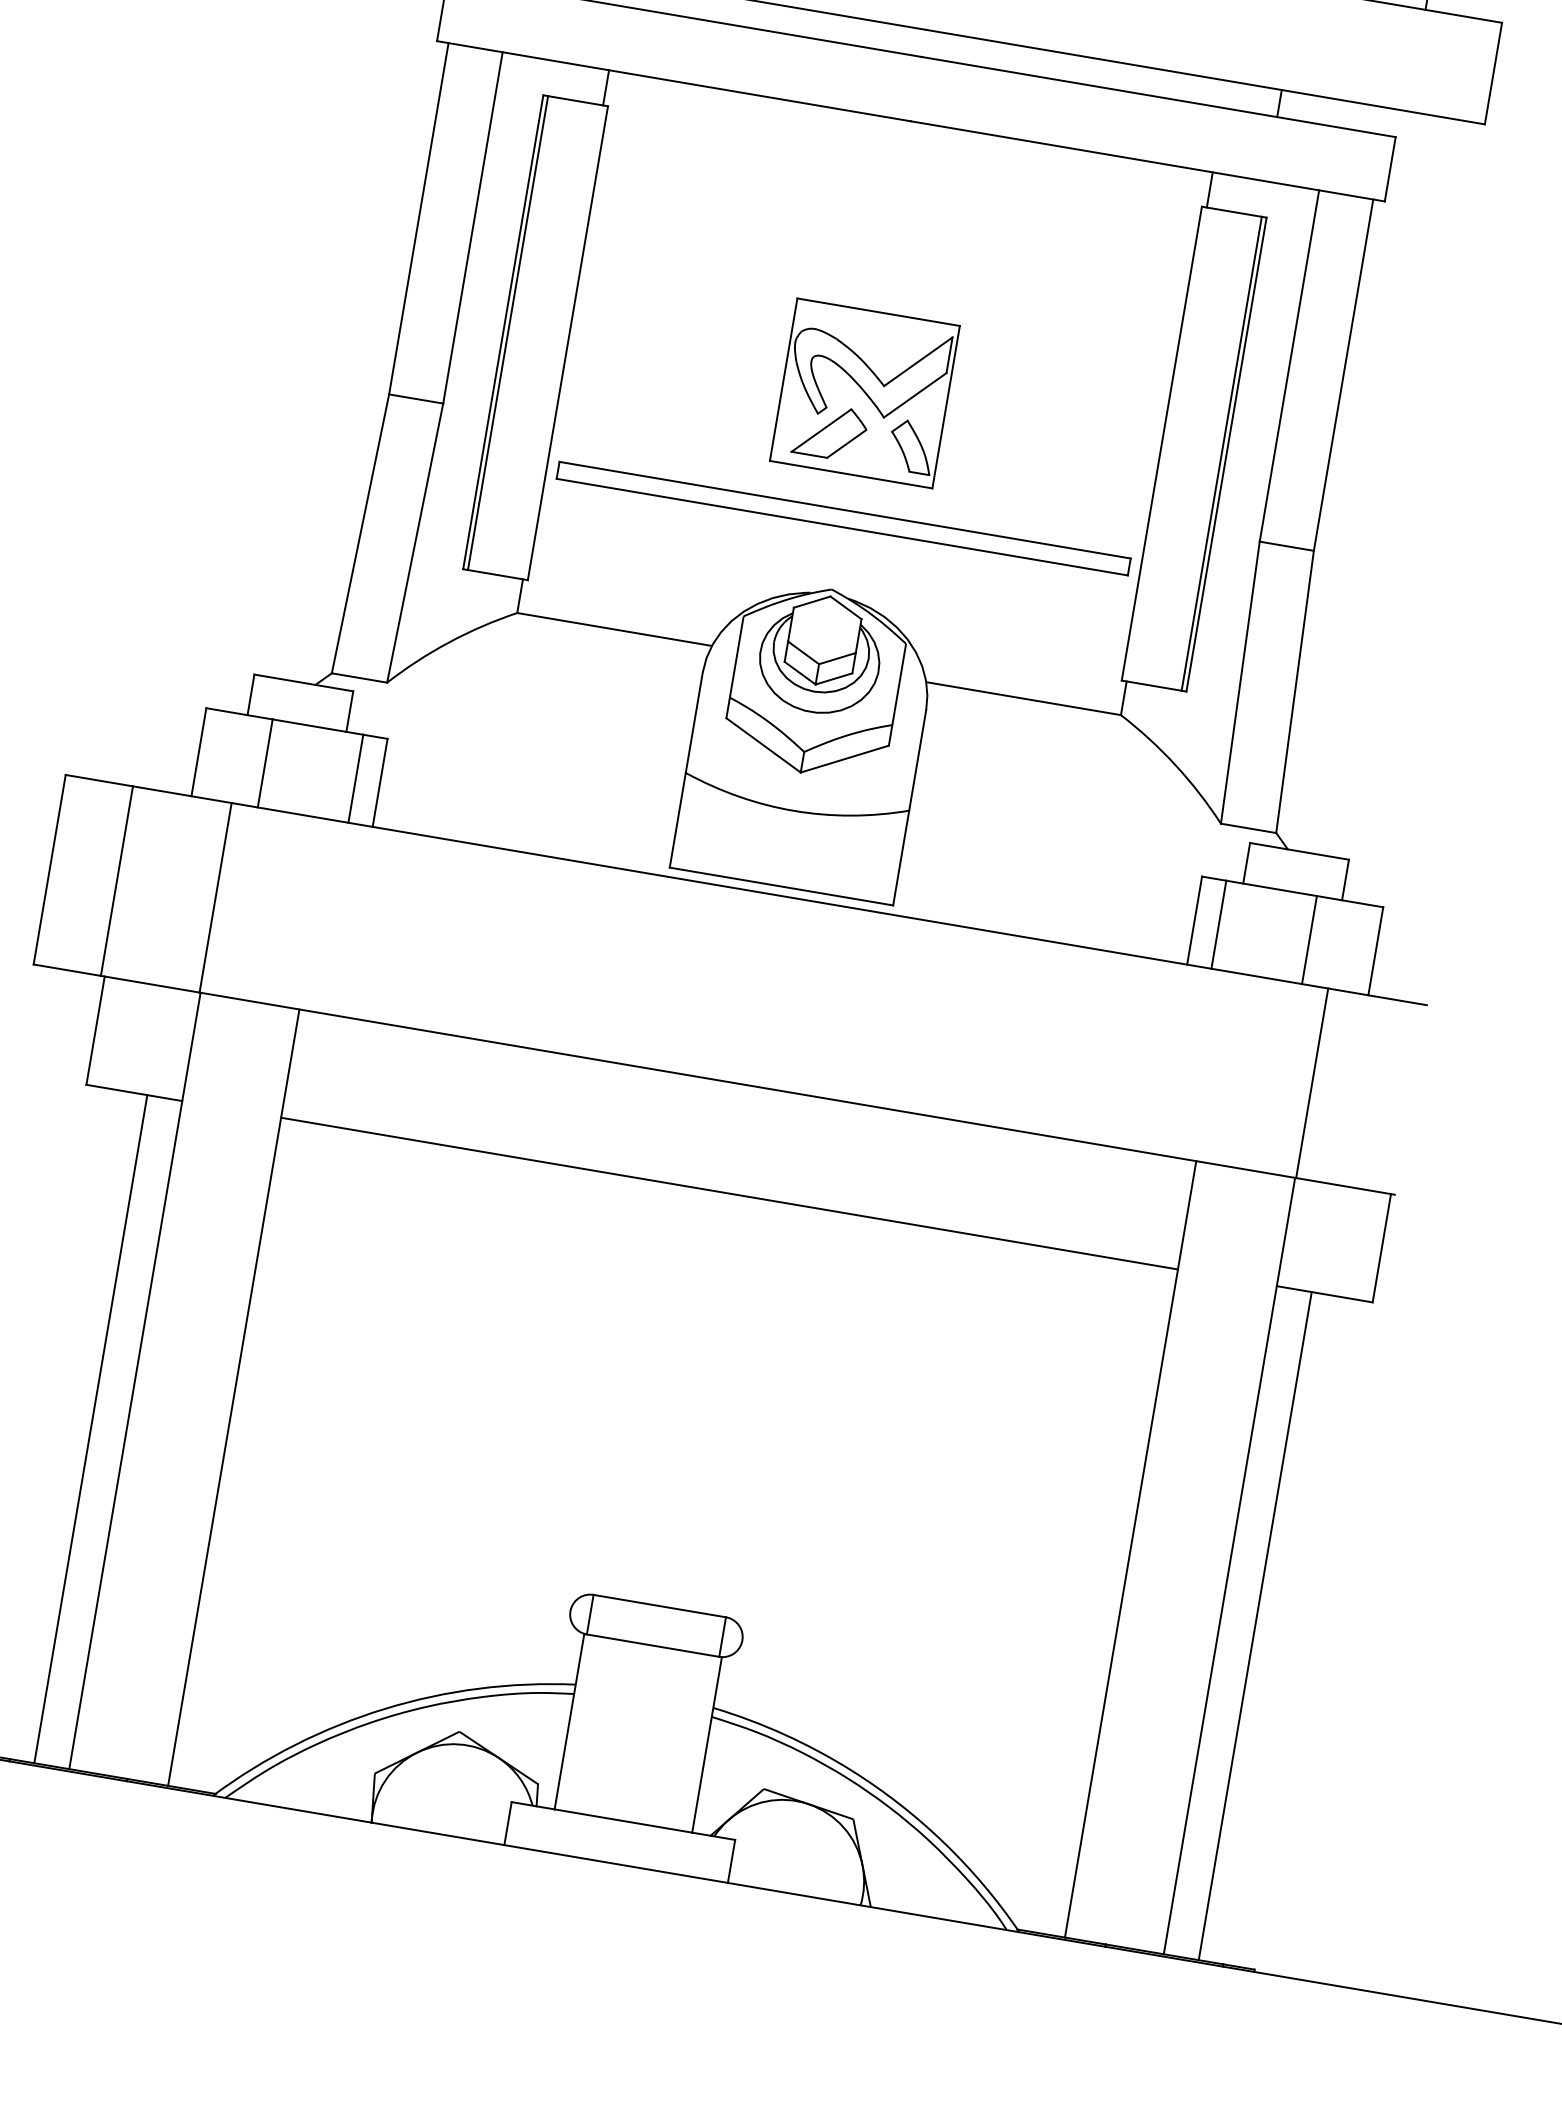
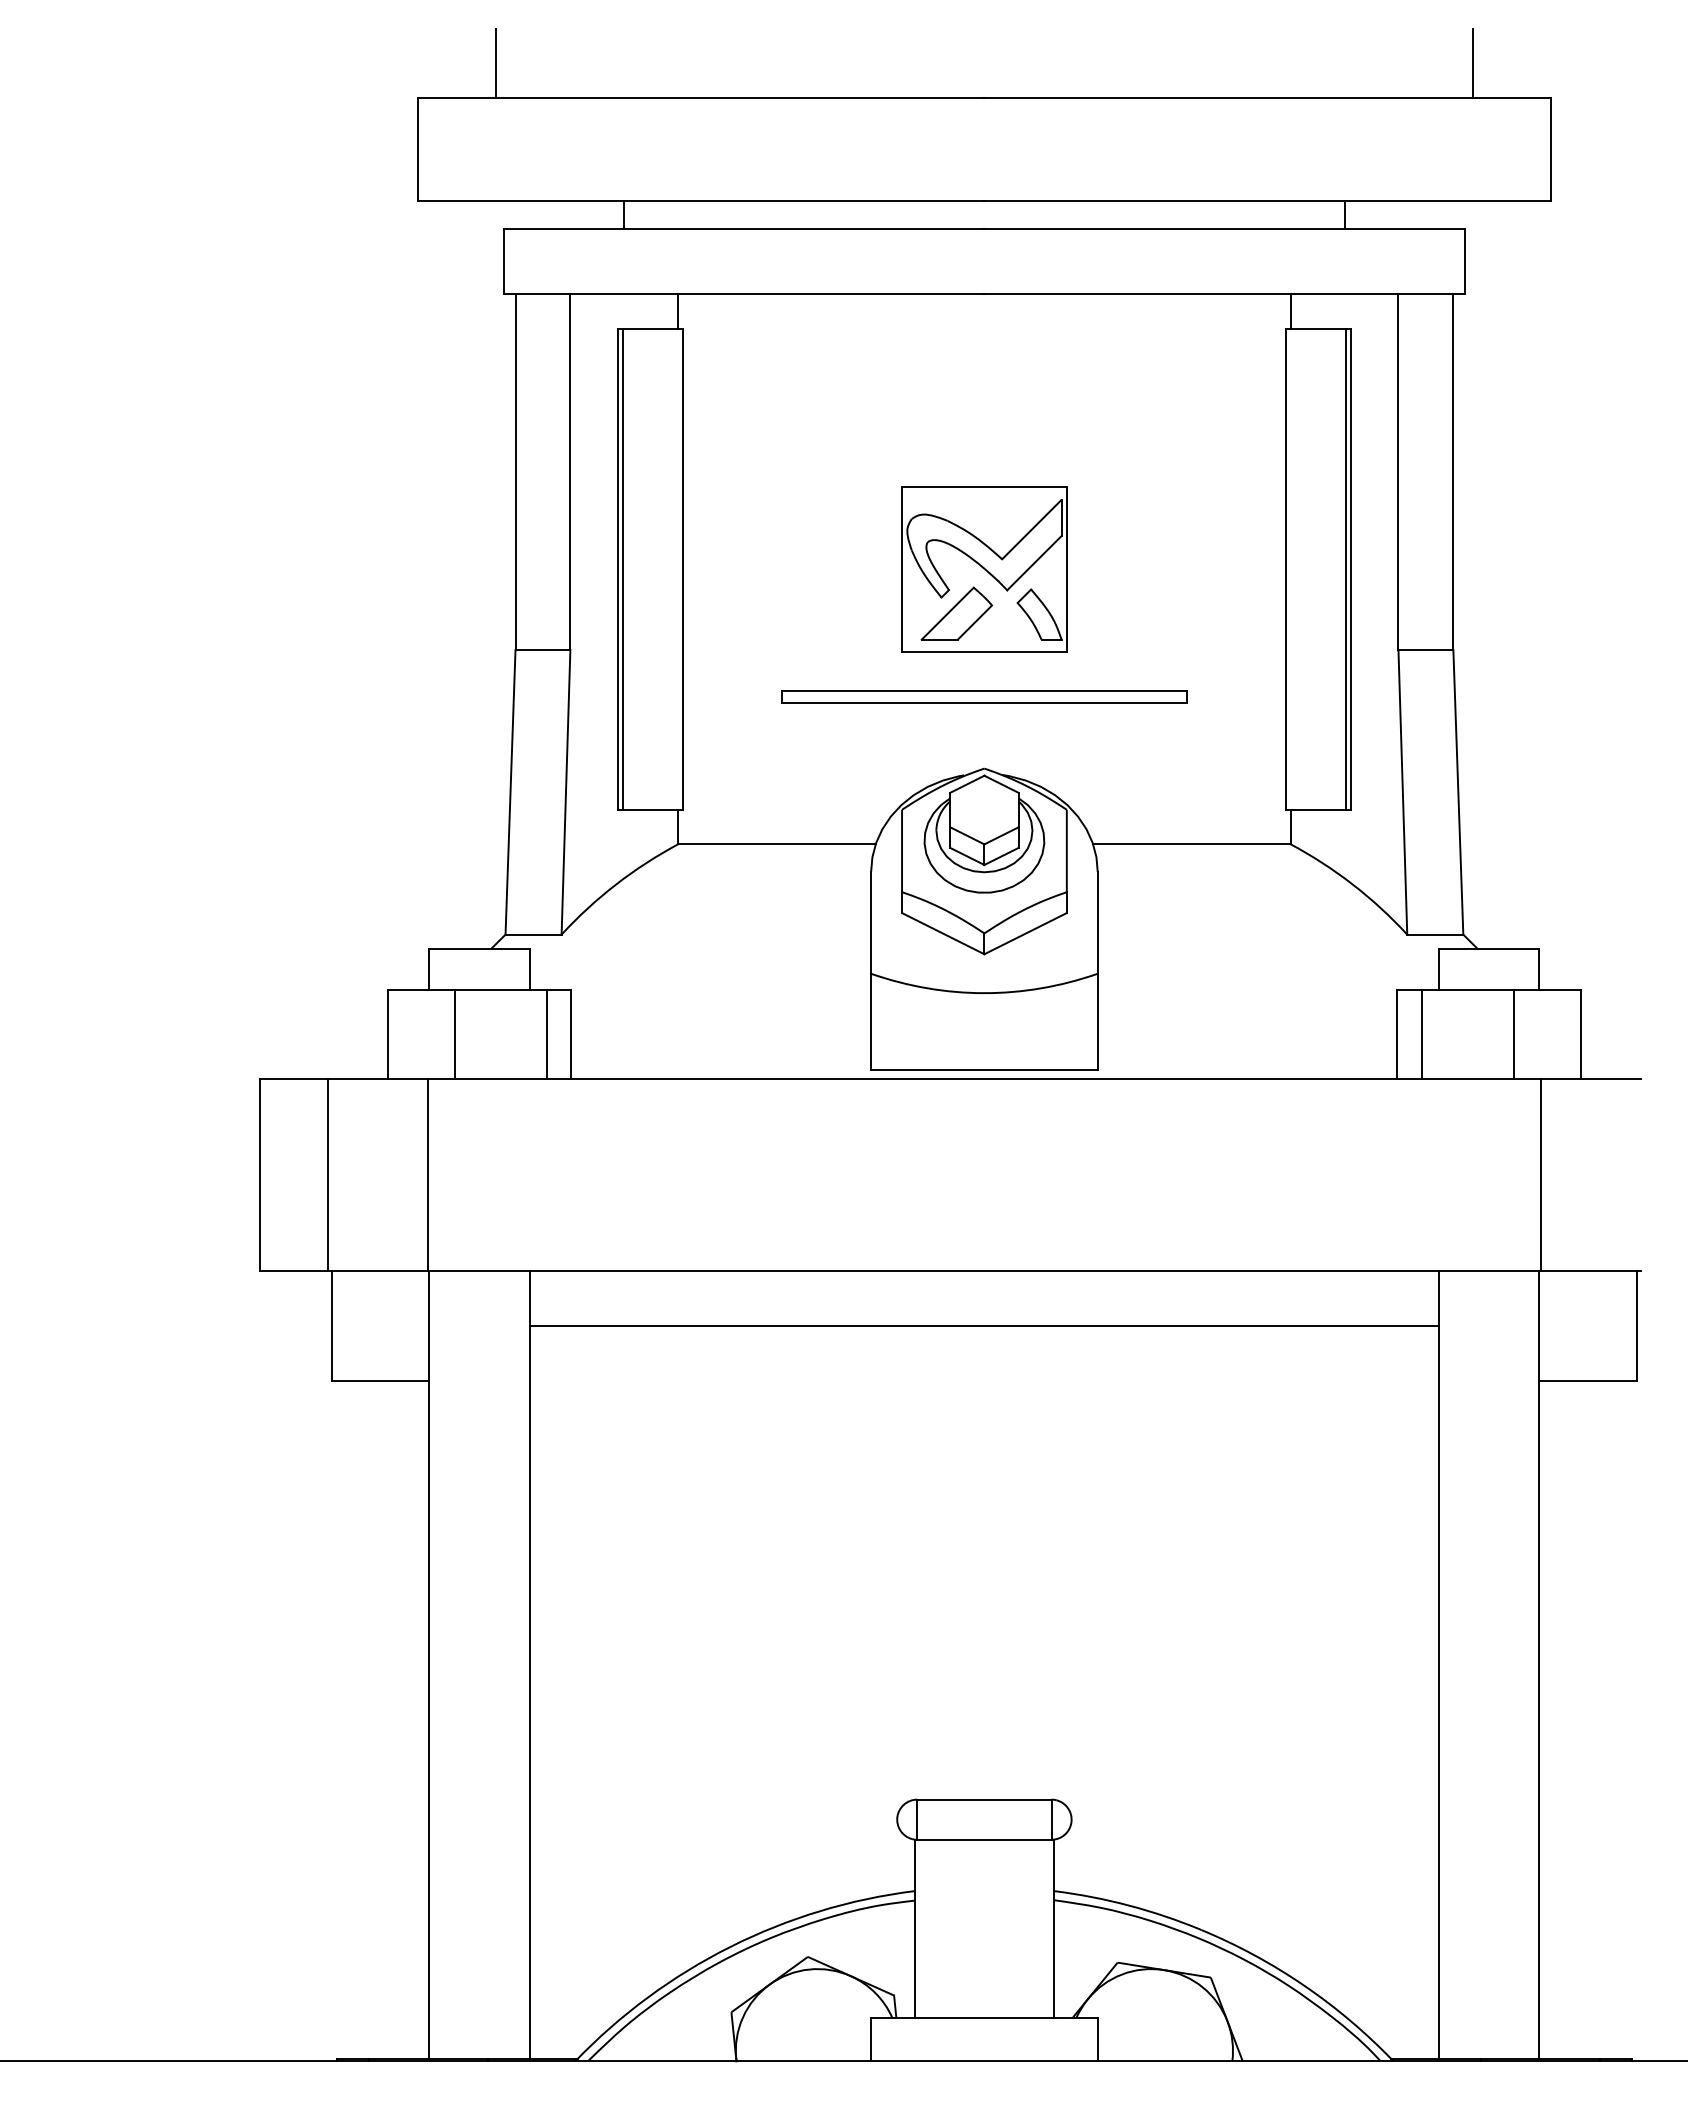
part: (843, 518) -> (984, 696), size x0.7
line: (729, 1193) -> (984, 1326), moved
line: (90, 1428) -> (393, 1719), removed
line: (1254, 1625) -> (1574, 1719), removed

